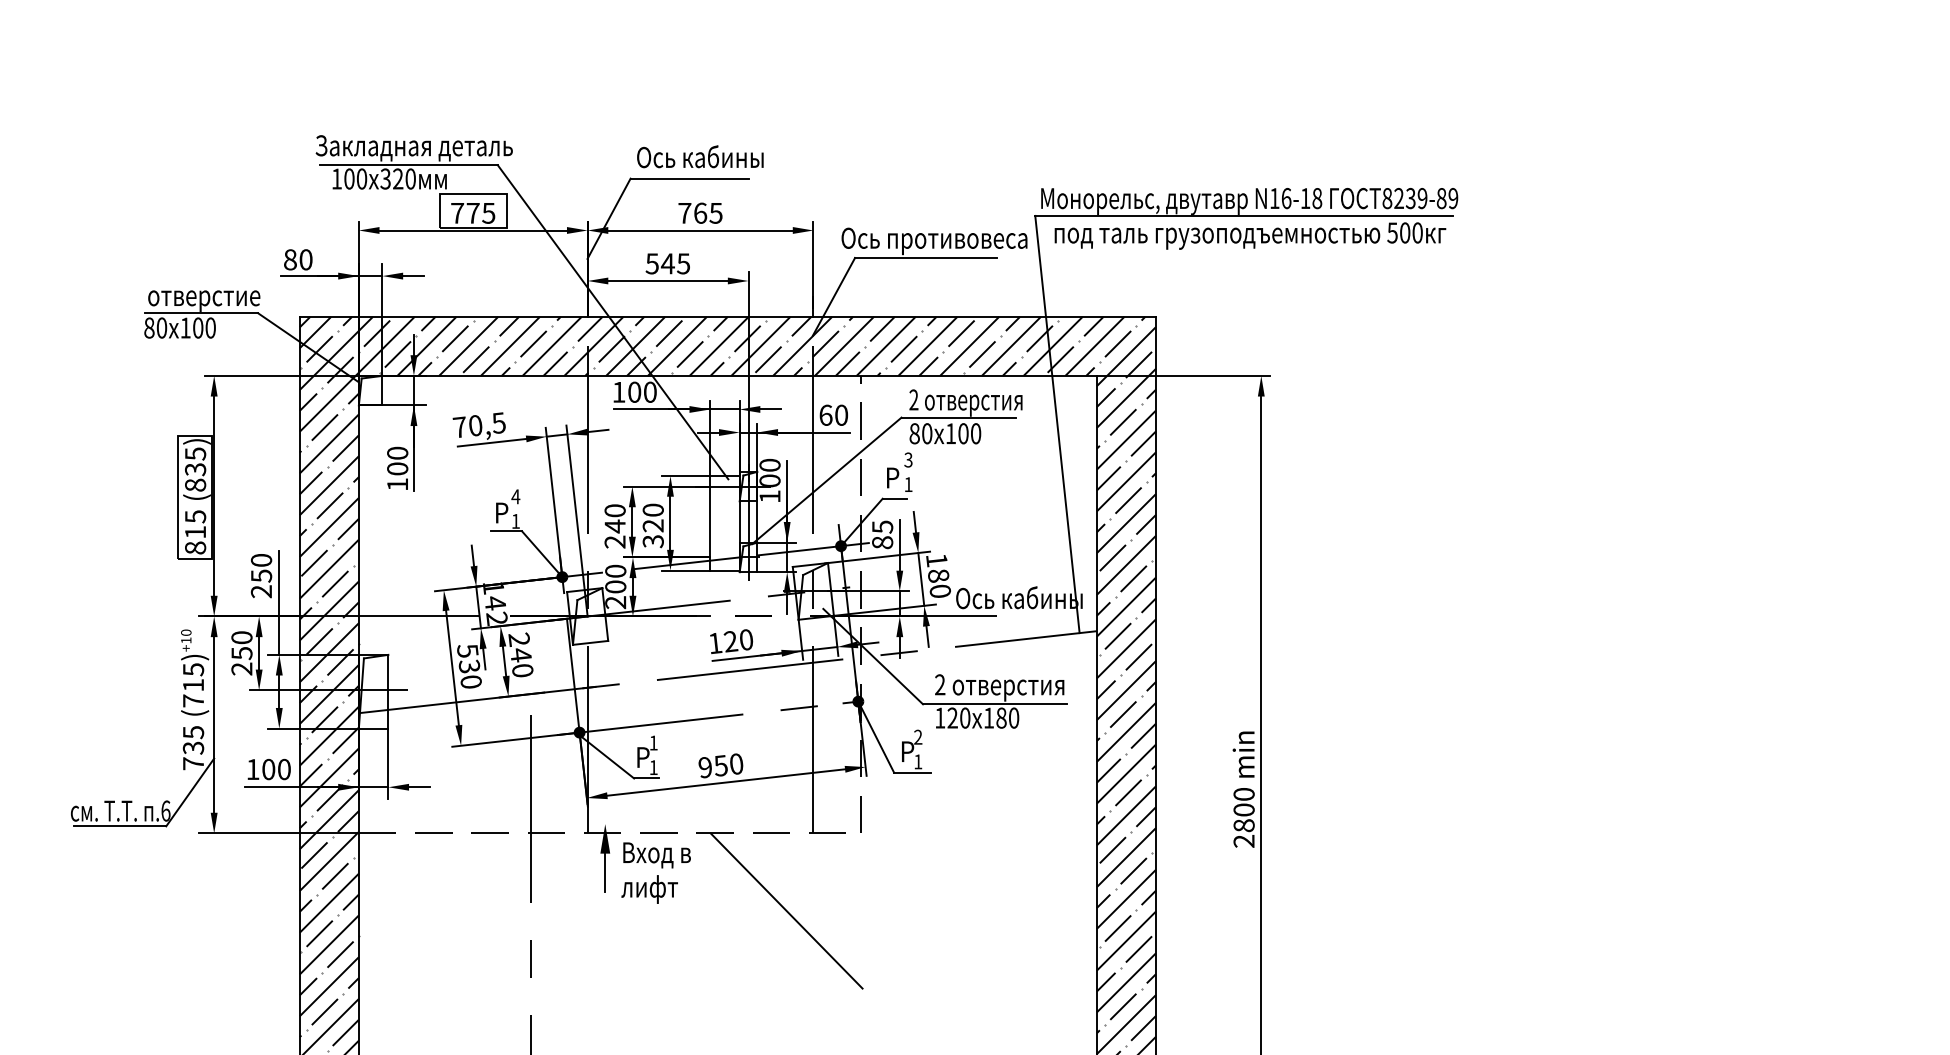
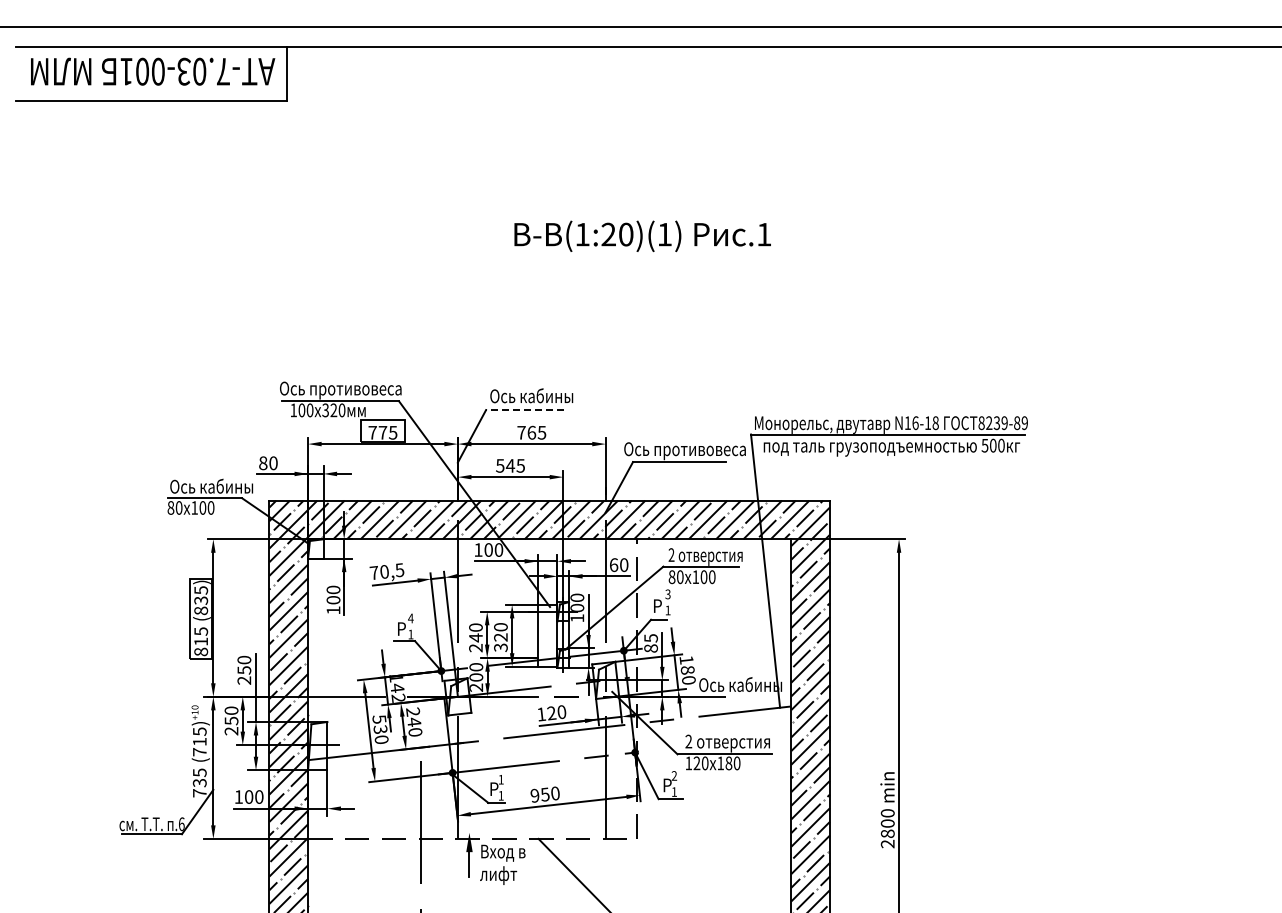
text: (414, 148) -> (344, 390), Закладная деталь -> Ось противовеса
line: (689, 179) -> (524, 410), solid -> dashed
text: (211, 296) -> (211, 487), отверстие -> Ось кабины

